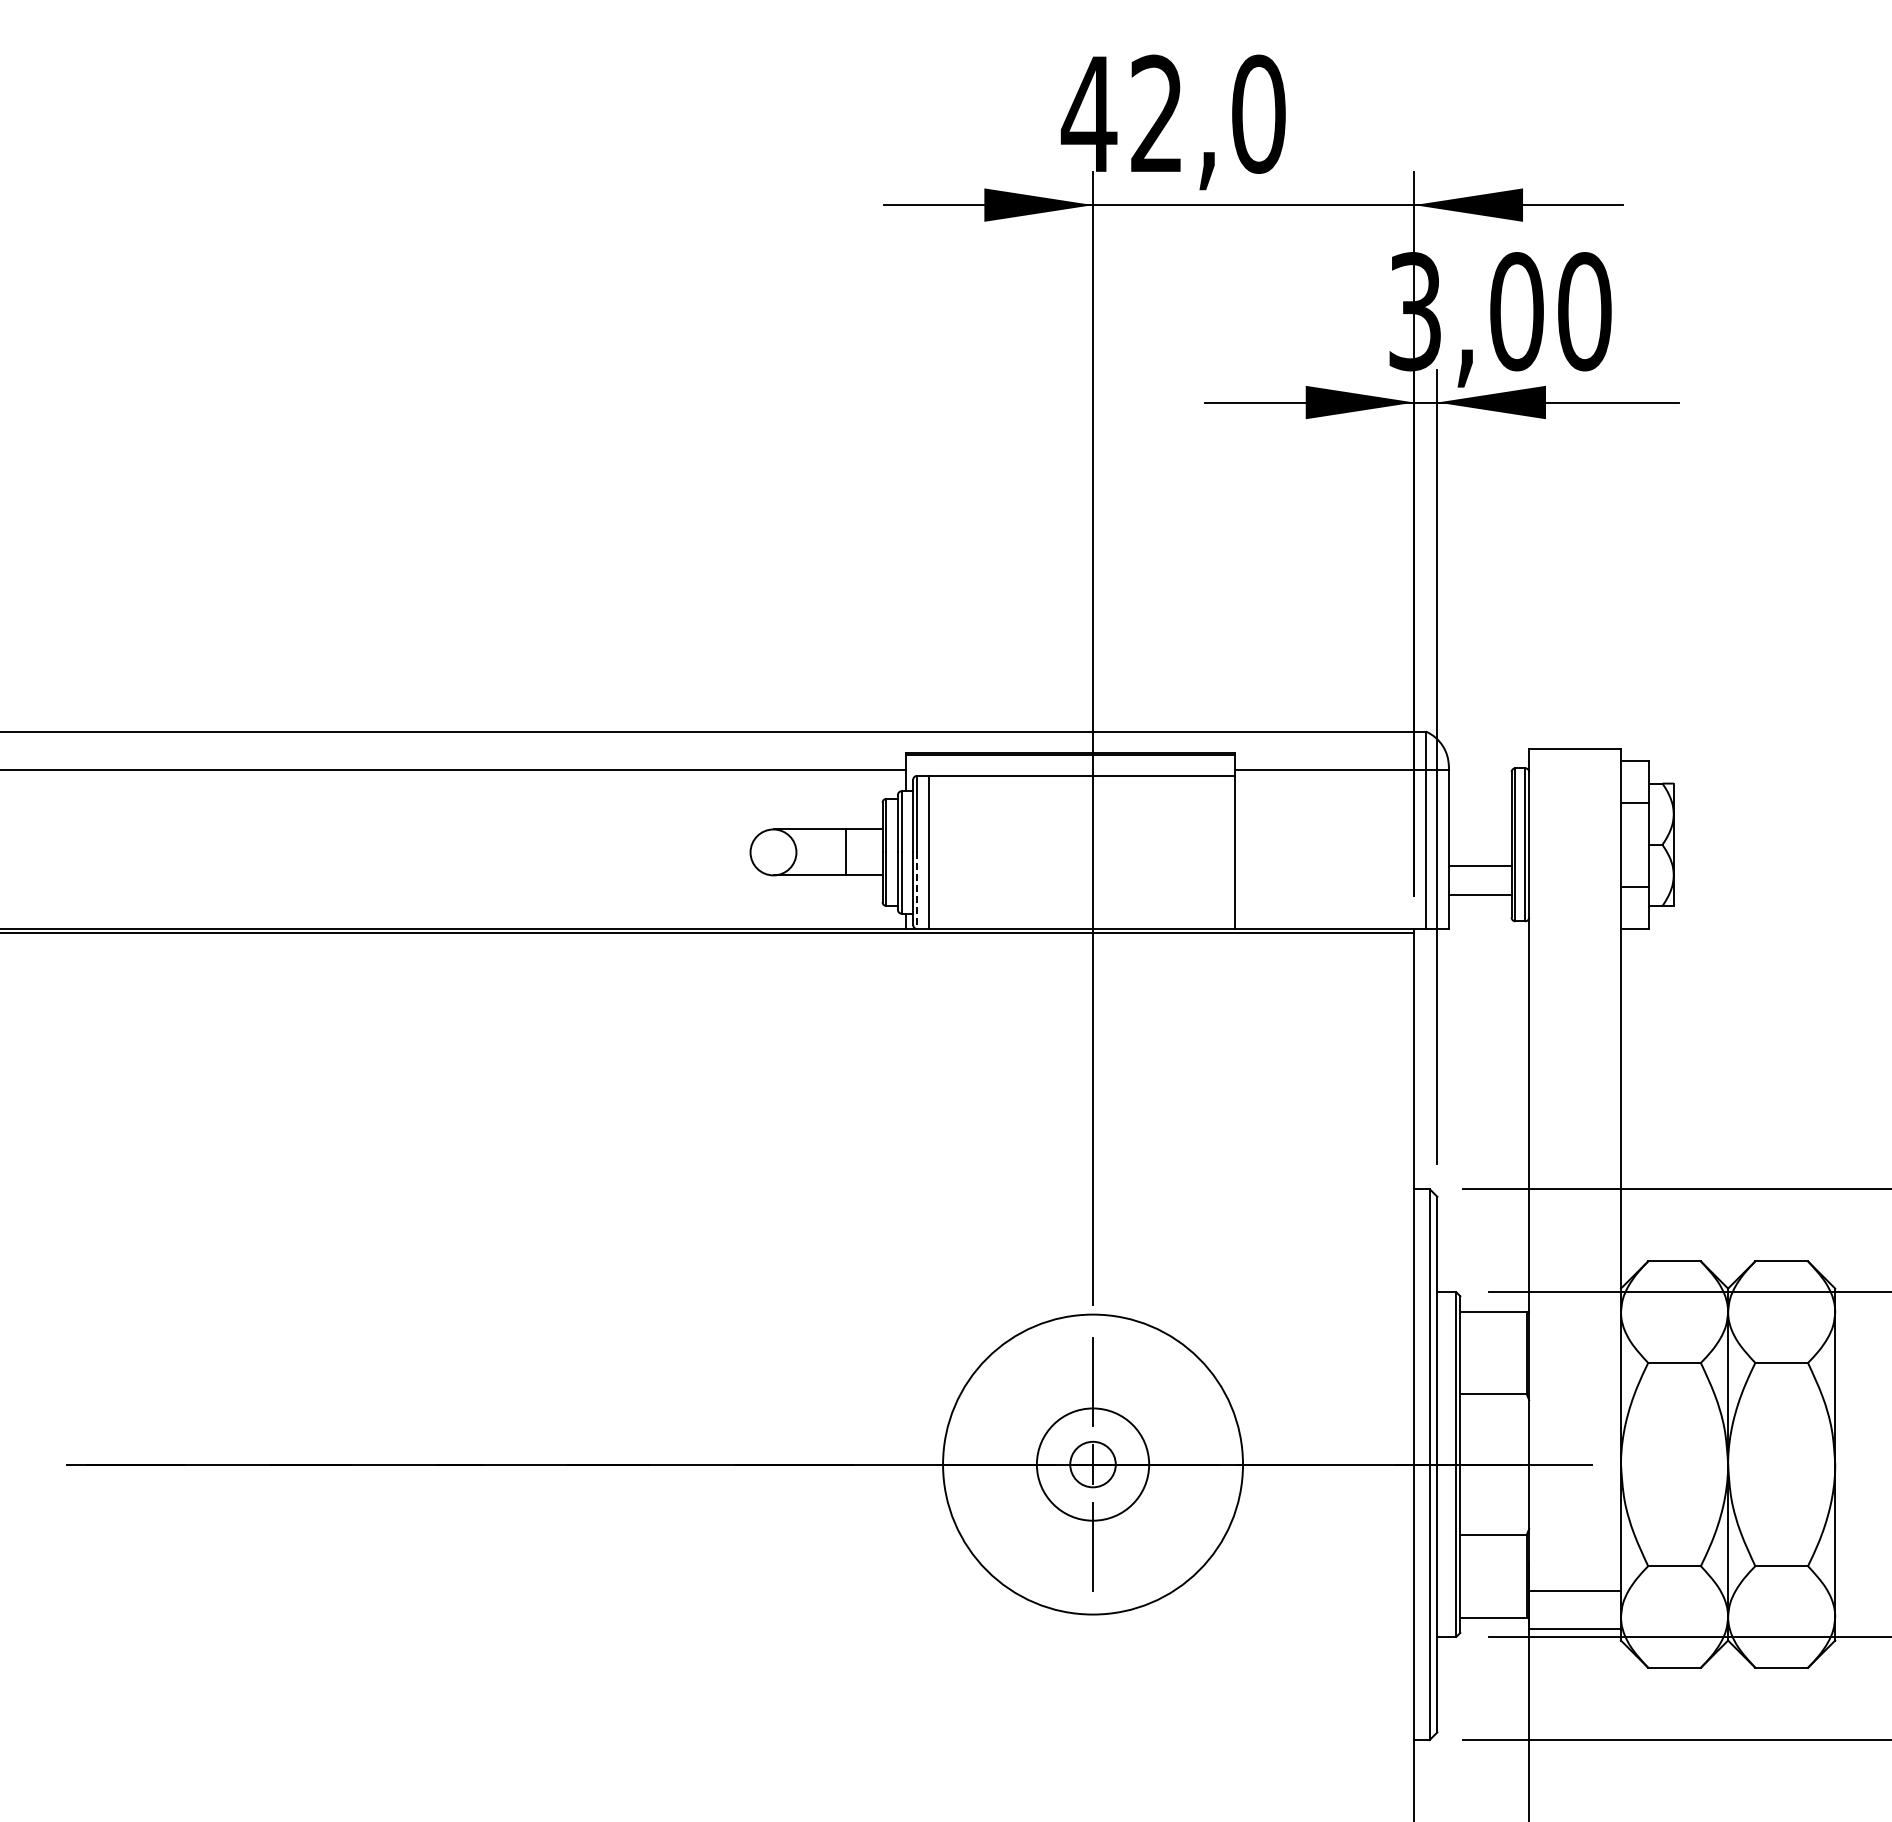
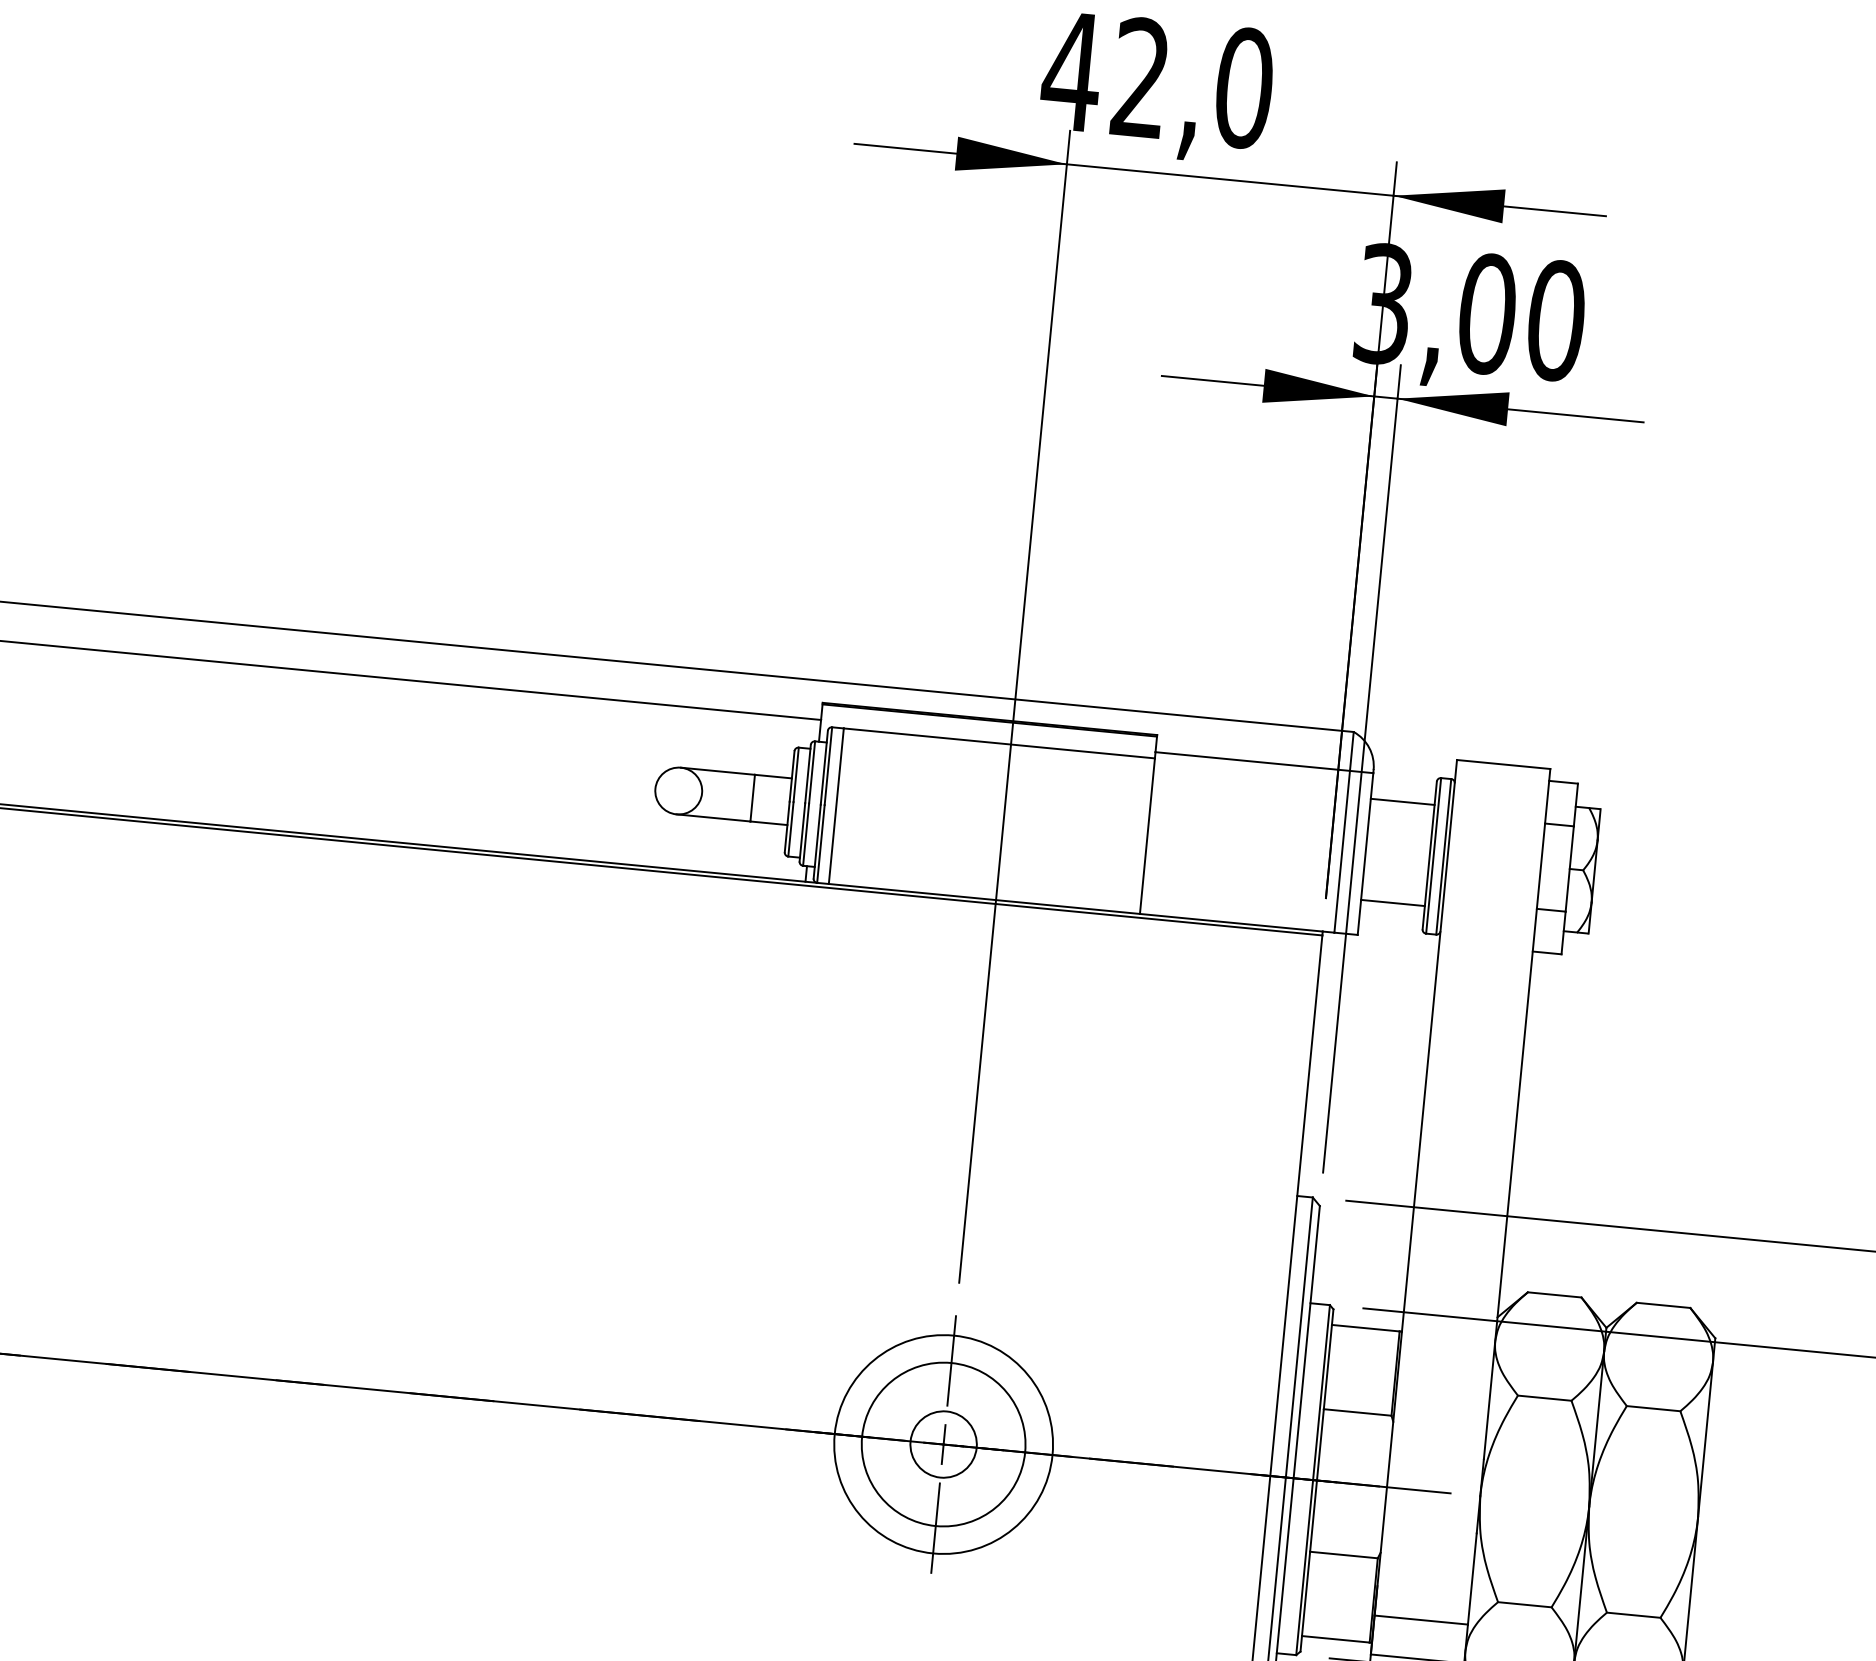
line: (1479, 866) -> (1401, 802), moved
line: (917, 891) -> (821, 844), dashed -> solid
circle: (1092, 1464) -> (943, 1444), size x0.71
circle: (1092, 1464) -> (943, 1444), size x1.43
circle: (1092, 1464) -> (943, 1444), size x1.43

